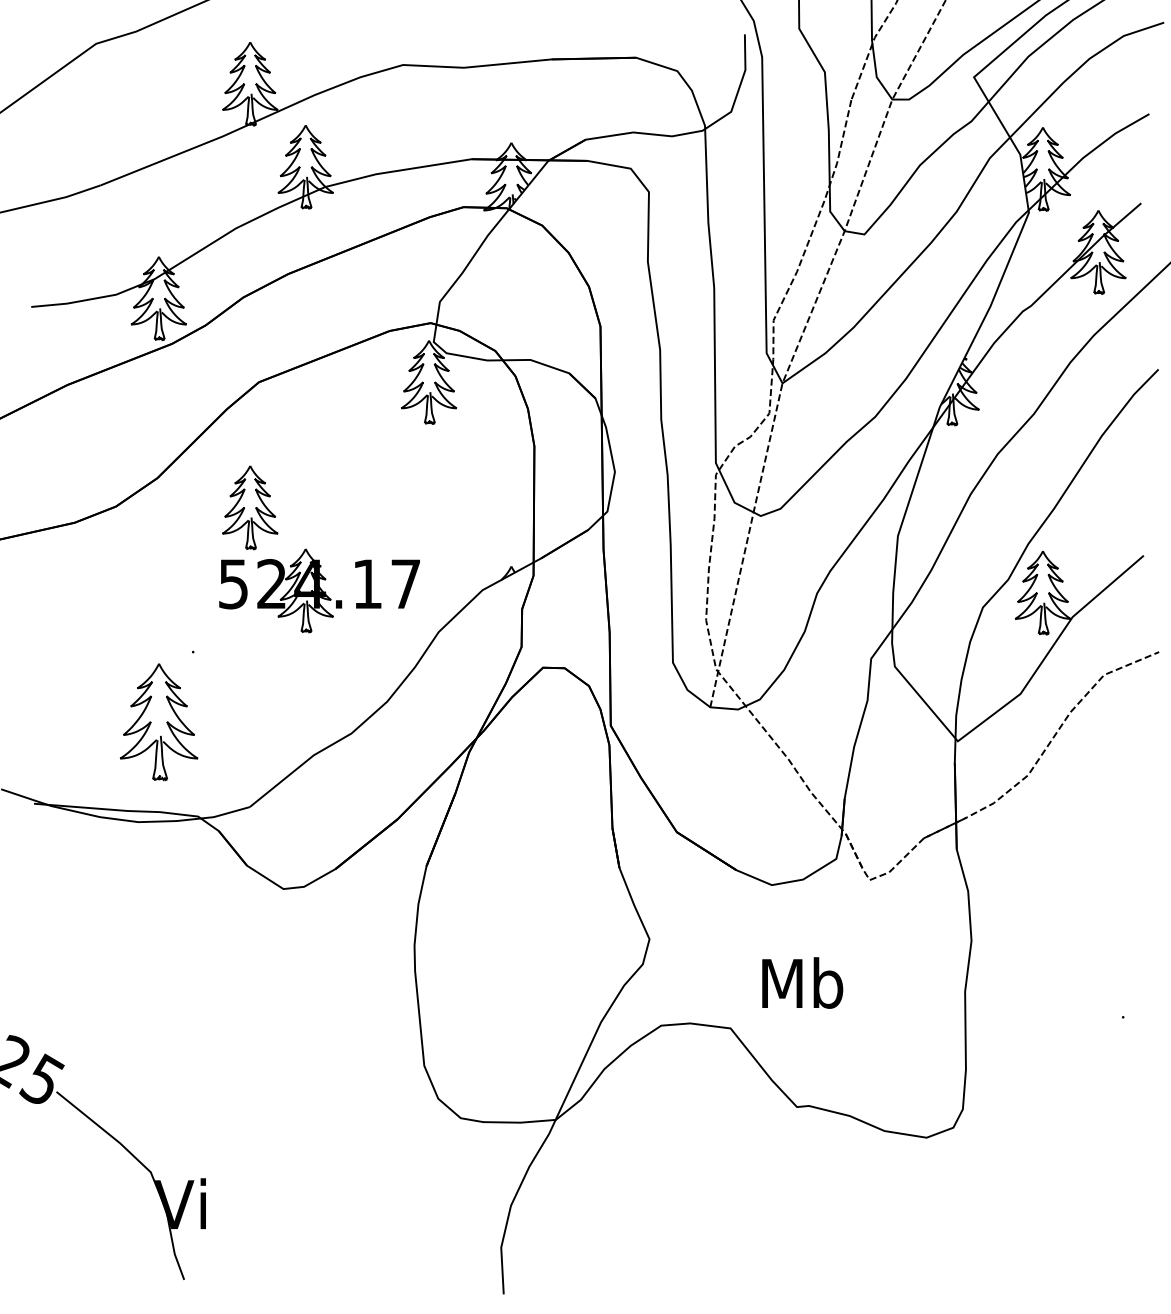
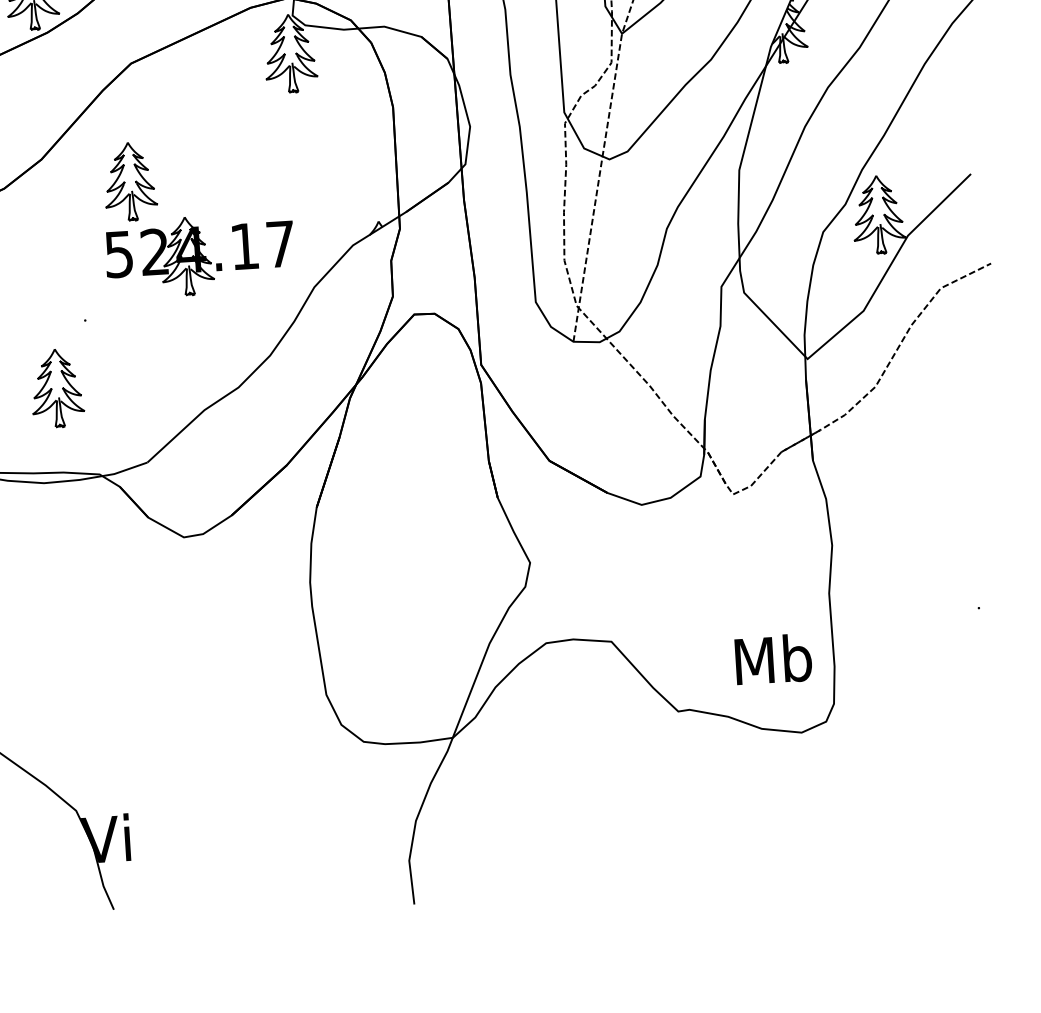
part: (158, 722) -> (56, 388), size x0.71
text: (802, 982) -> (773, 658), moved

